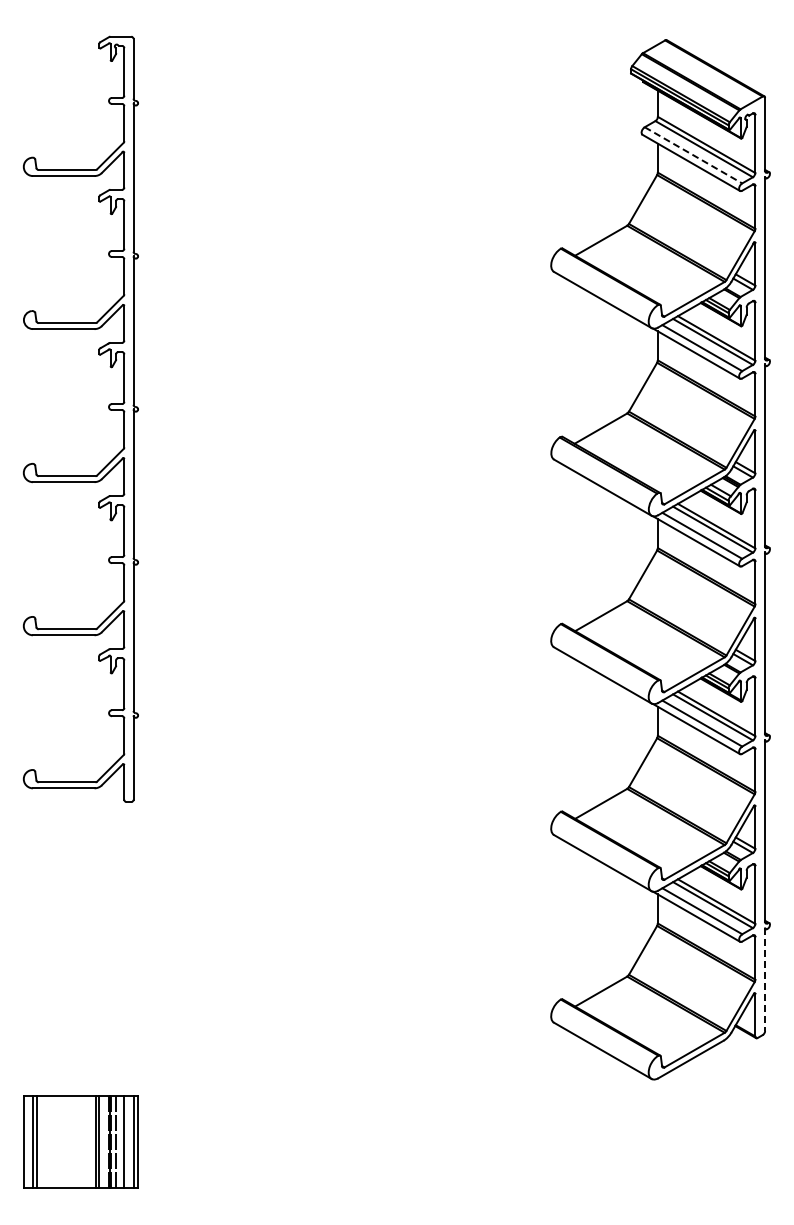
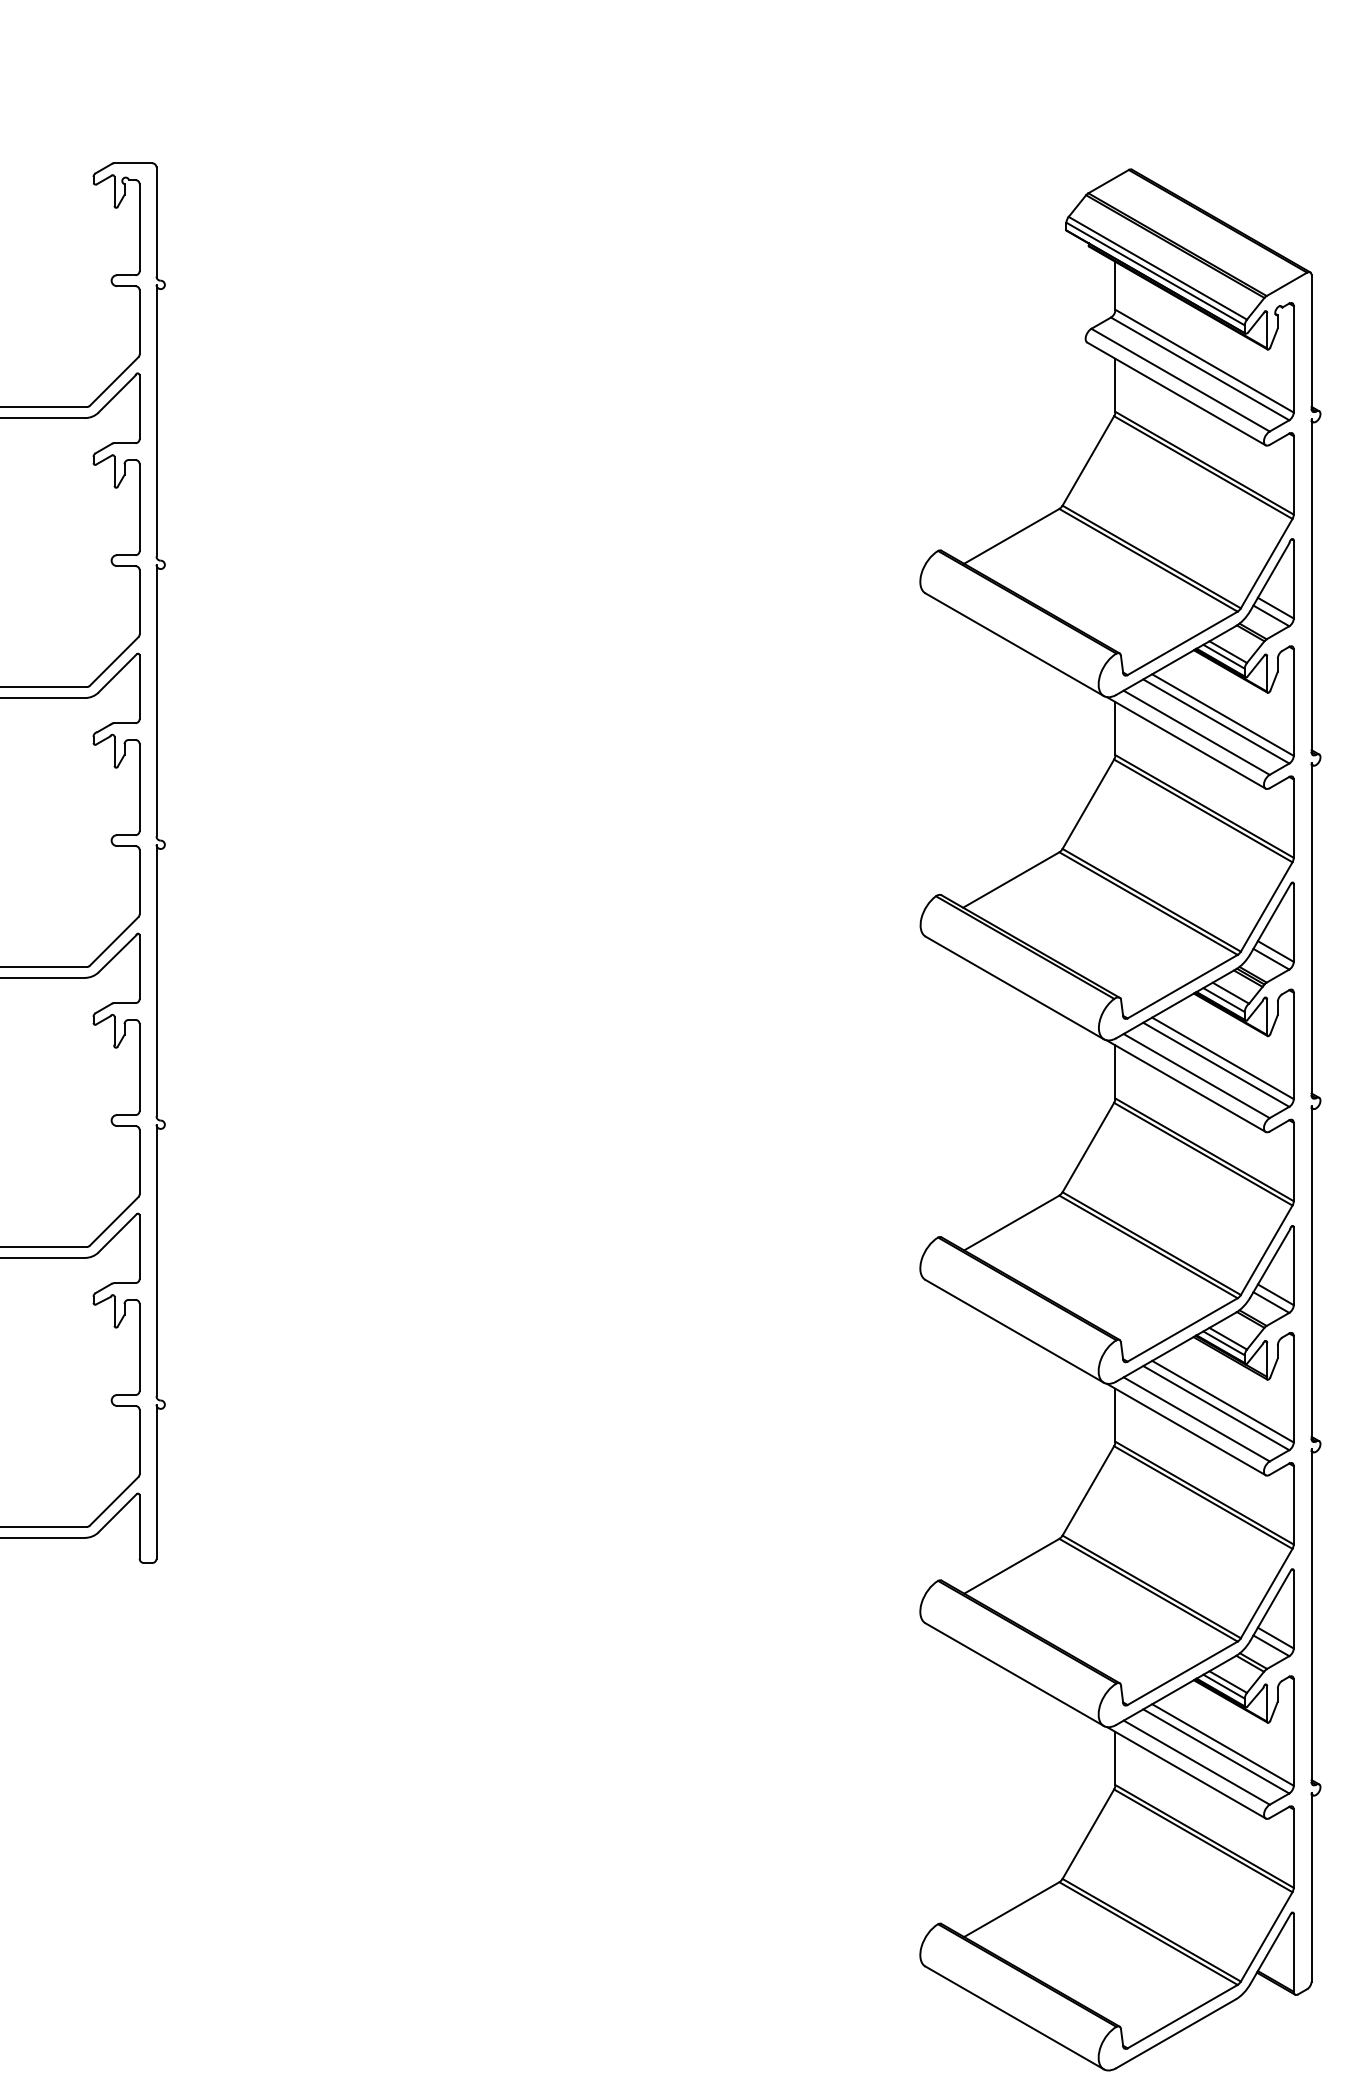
line: (693, 155) -> (1180, 380), dashed -> solid
line: (765, 979) -> (1312, 1887), dashed -> solid

